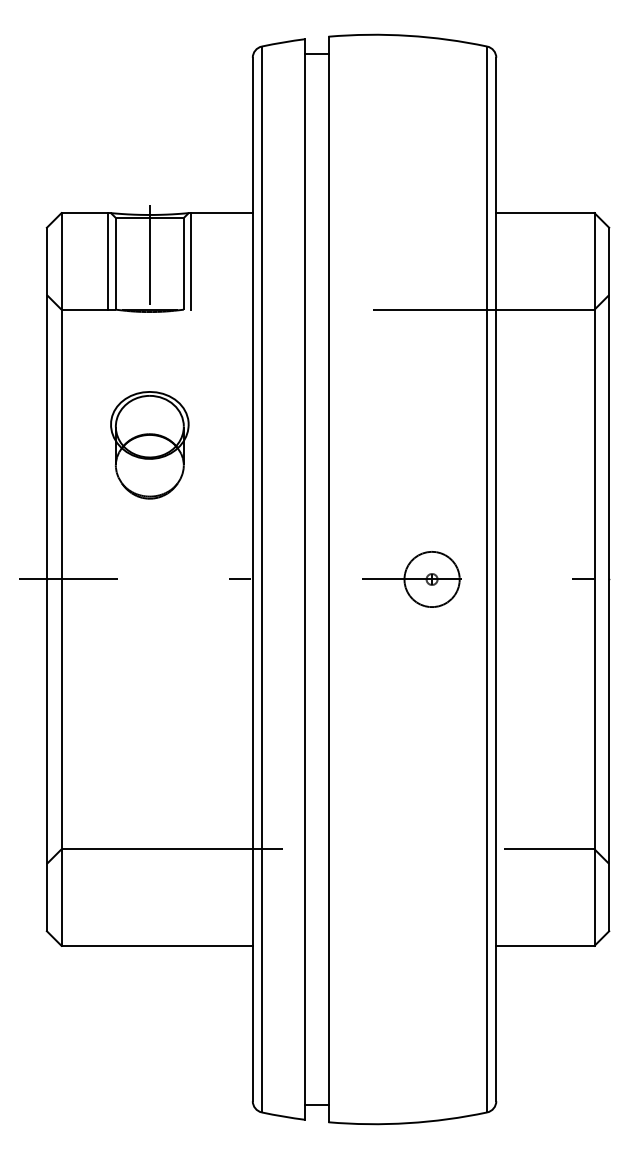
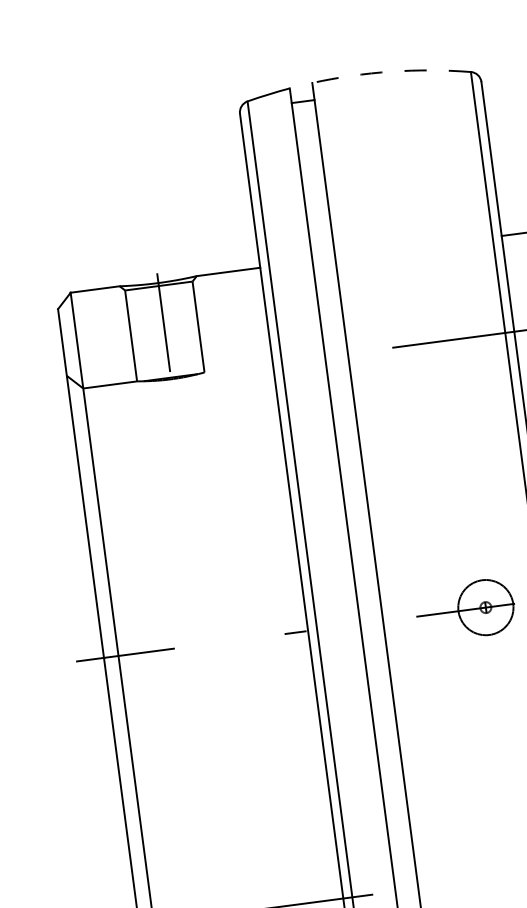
arc: (408, 35) -> (391, 71), solid -> dashed
line: (108, 261) -> (123, 334), removed
line: (191, 261) -> (205, 323), removed
part: (149, 445) -> (188, 511), removed

